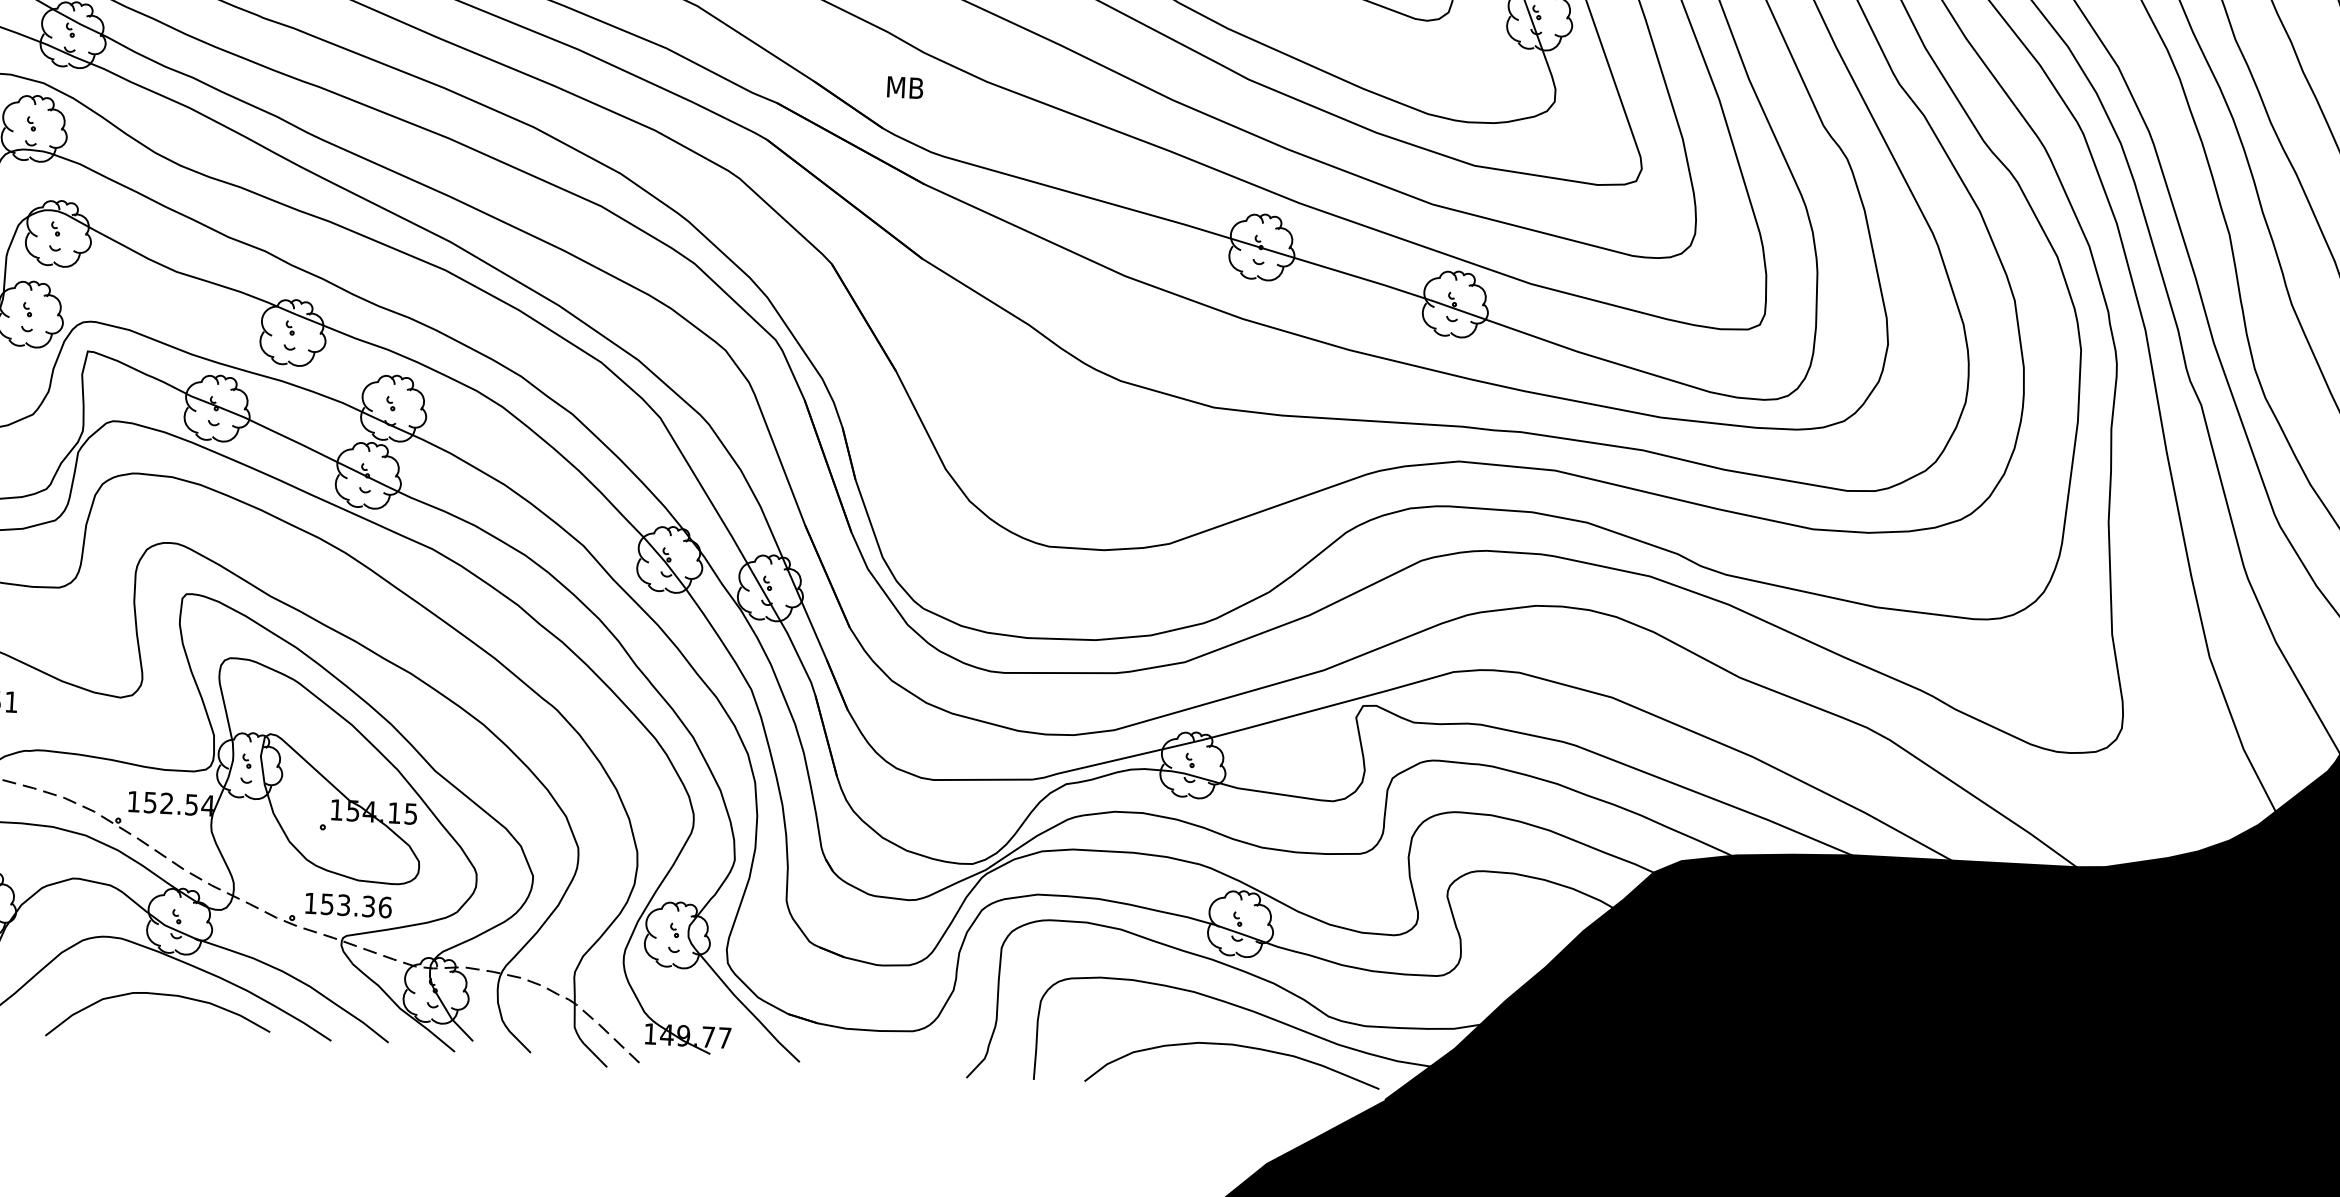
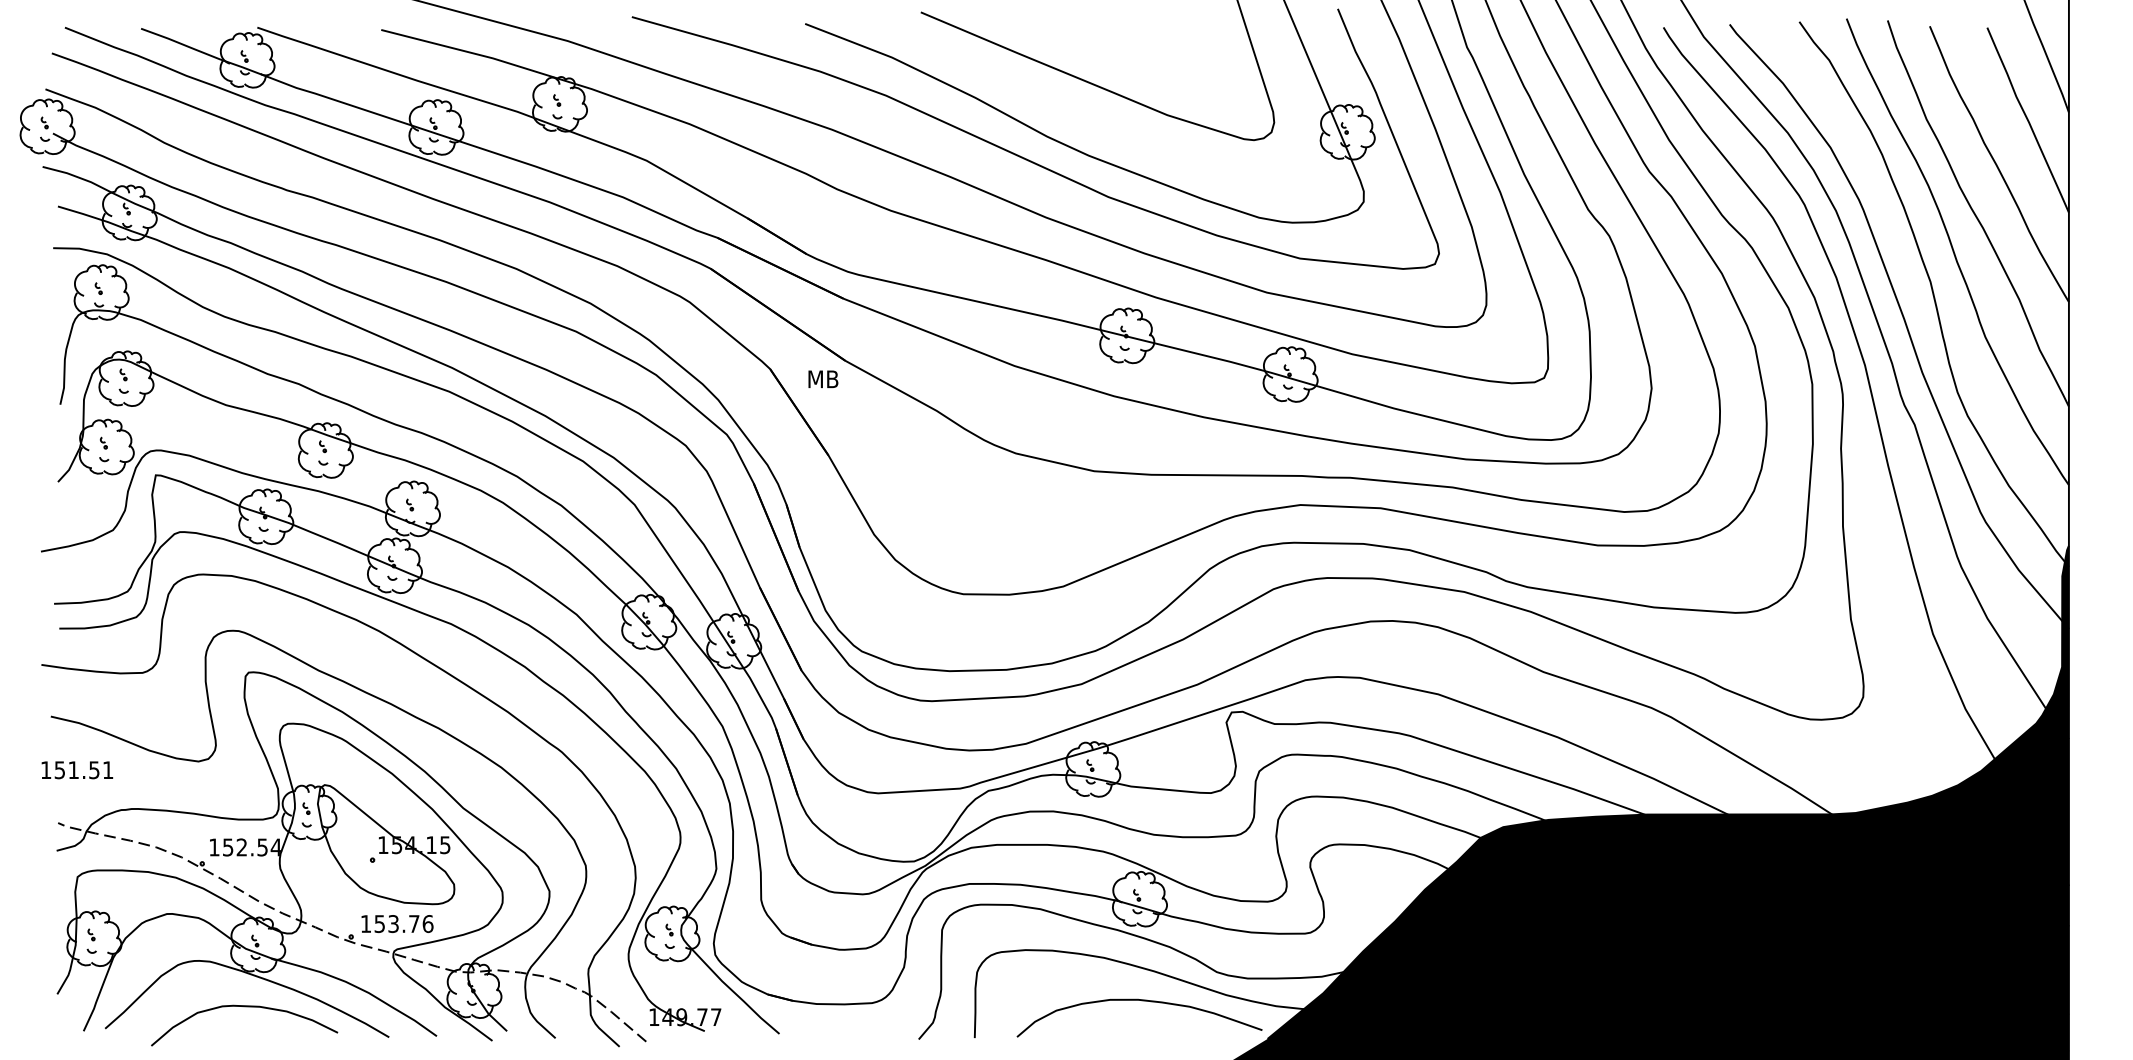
text: (905, 86) -> (823, 378), moved
text: (368, 907) -> (414, 924), 153.36 -> 153.76

